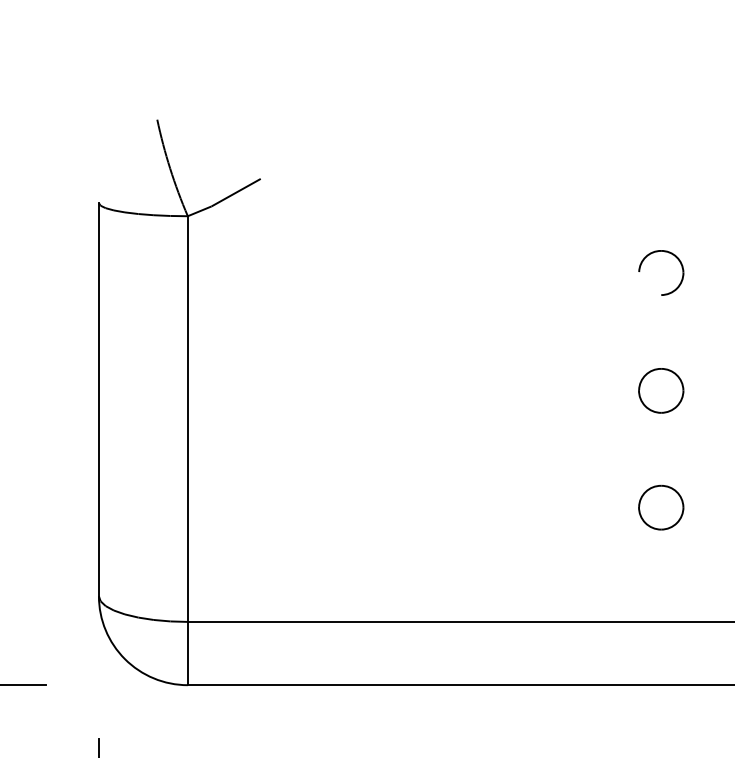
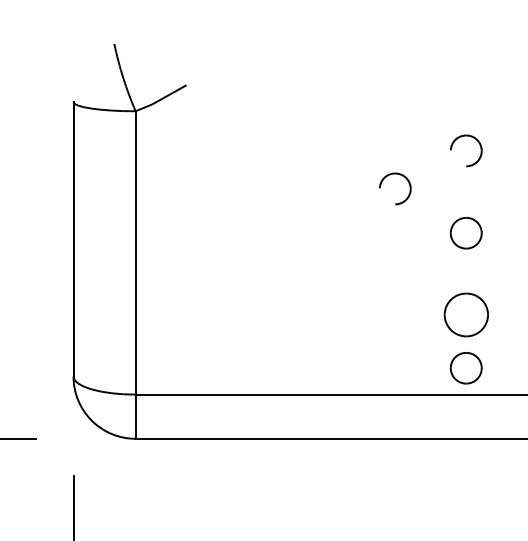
part: (569, 309) -> (402, 176), added
part: (660, 507) -> (465, 314), size x1.4
part: (660, 584) -> (465, 368), added

